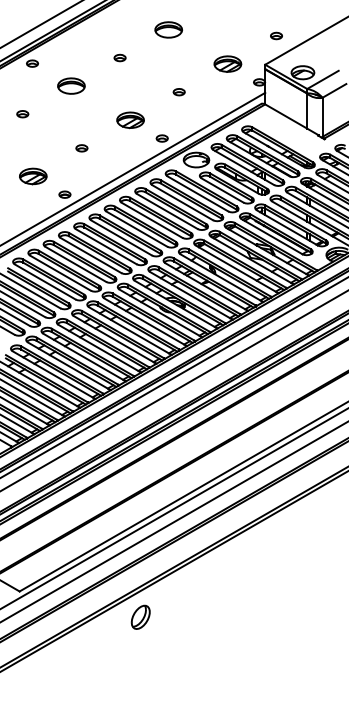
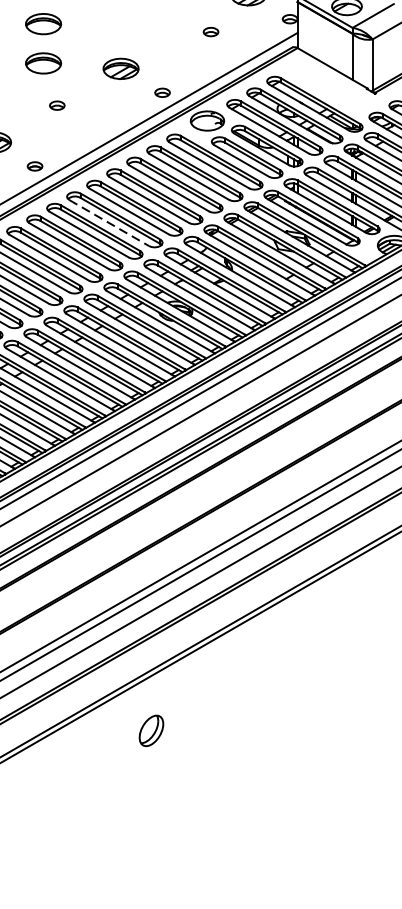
part: (178, 92) -> (210, 32), moved
part: (71, 115) -> (43, 62), added
line: (121, 238) -> (109, 223), solid -> dashed
part: (140, 616) -> (151, 729), moved

